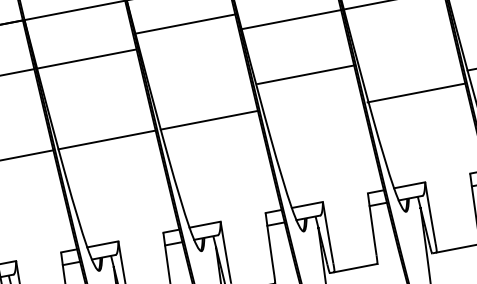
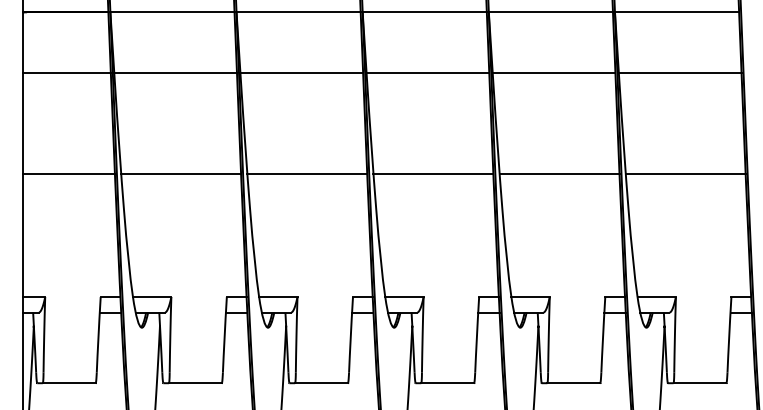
line: (185, 23) -> (301, 72), moved
line: (306, 74) -> (433, 173), moved
line: (416, 92) -> (559, 173), moved

